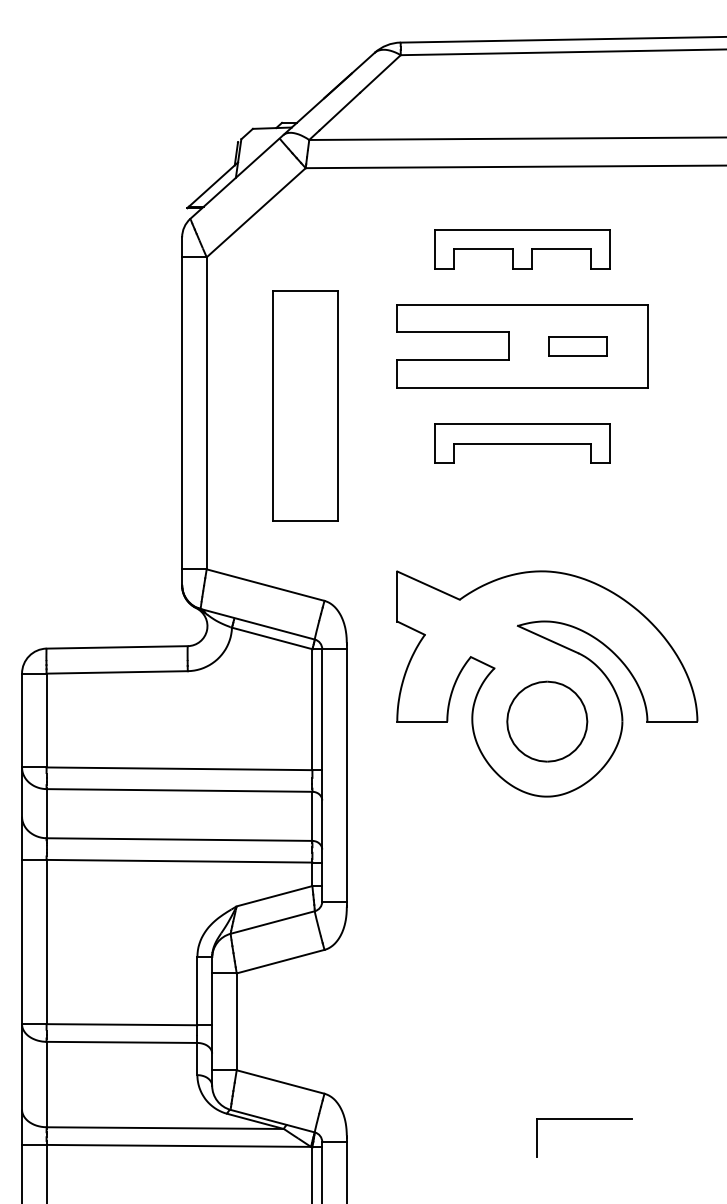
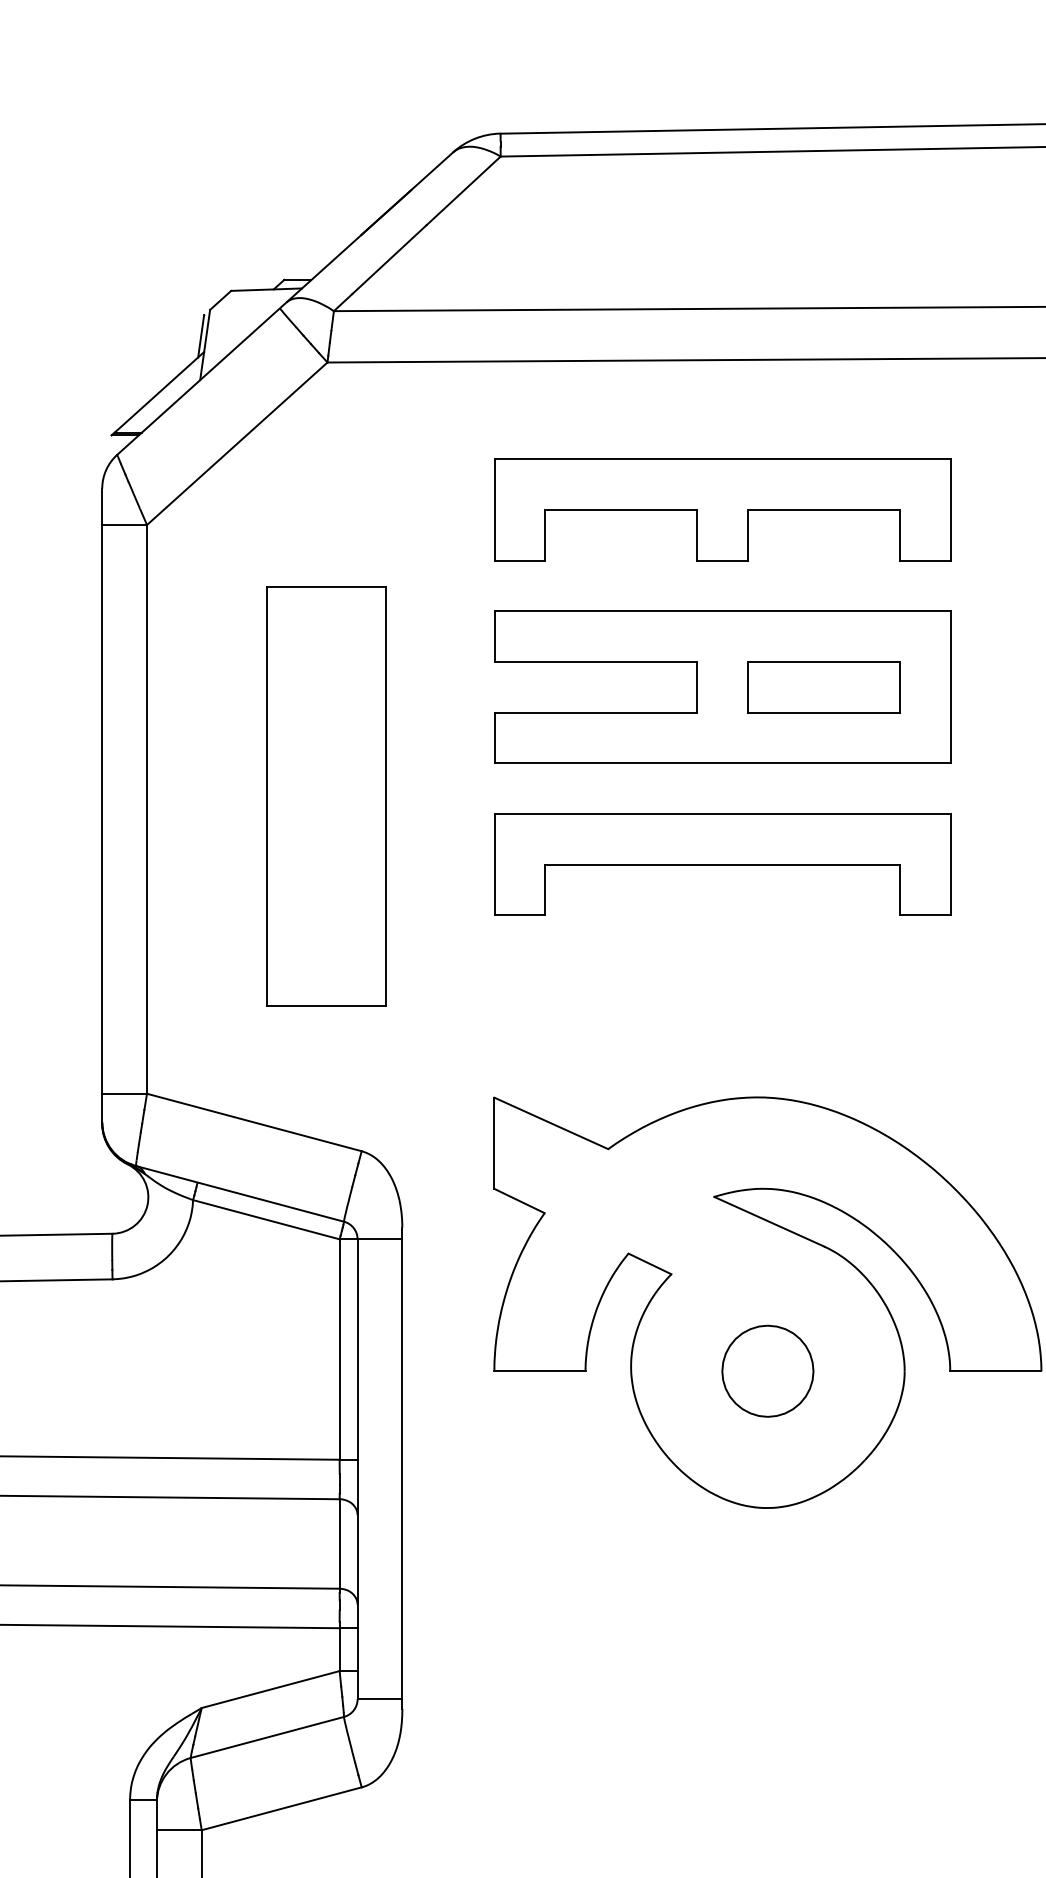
part: (522, 248) -> (722, 508), size x1.43
part: (577, 345) -> (822, 685), size x1.43
part: (522, 443) -> (722, 864), size x1.43
part: (547, 721) -> (768, 1371), size x0.62

